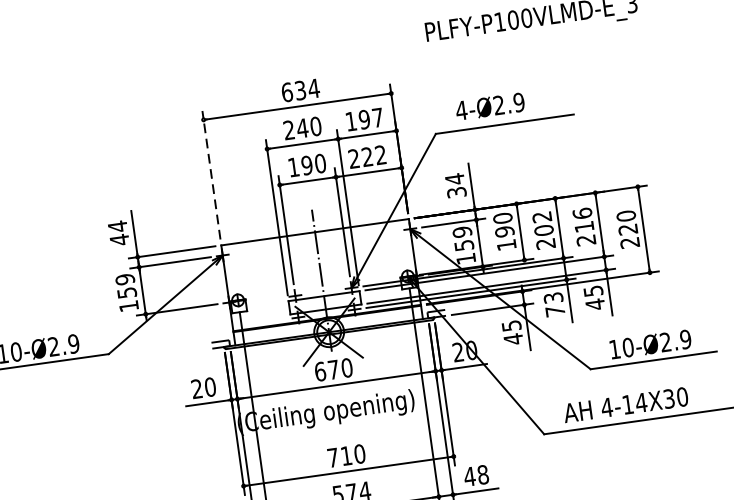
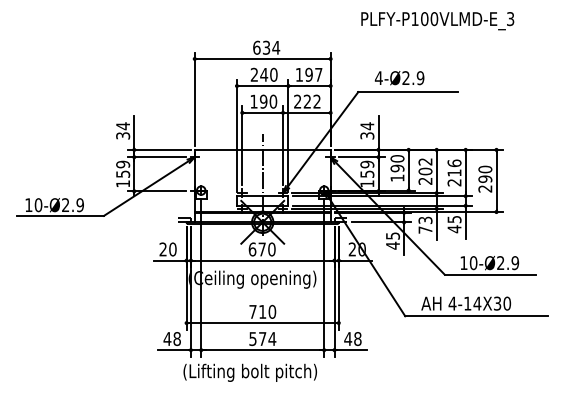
line: (211, 175) -> (194, 99), dashed -> solid
text: (628, 228) -> (485, 178), 220 -> 290
text: (120, 239) -> (123, 135), 44 -> 34

